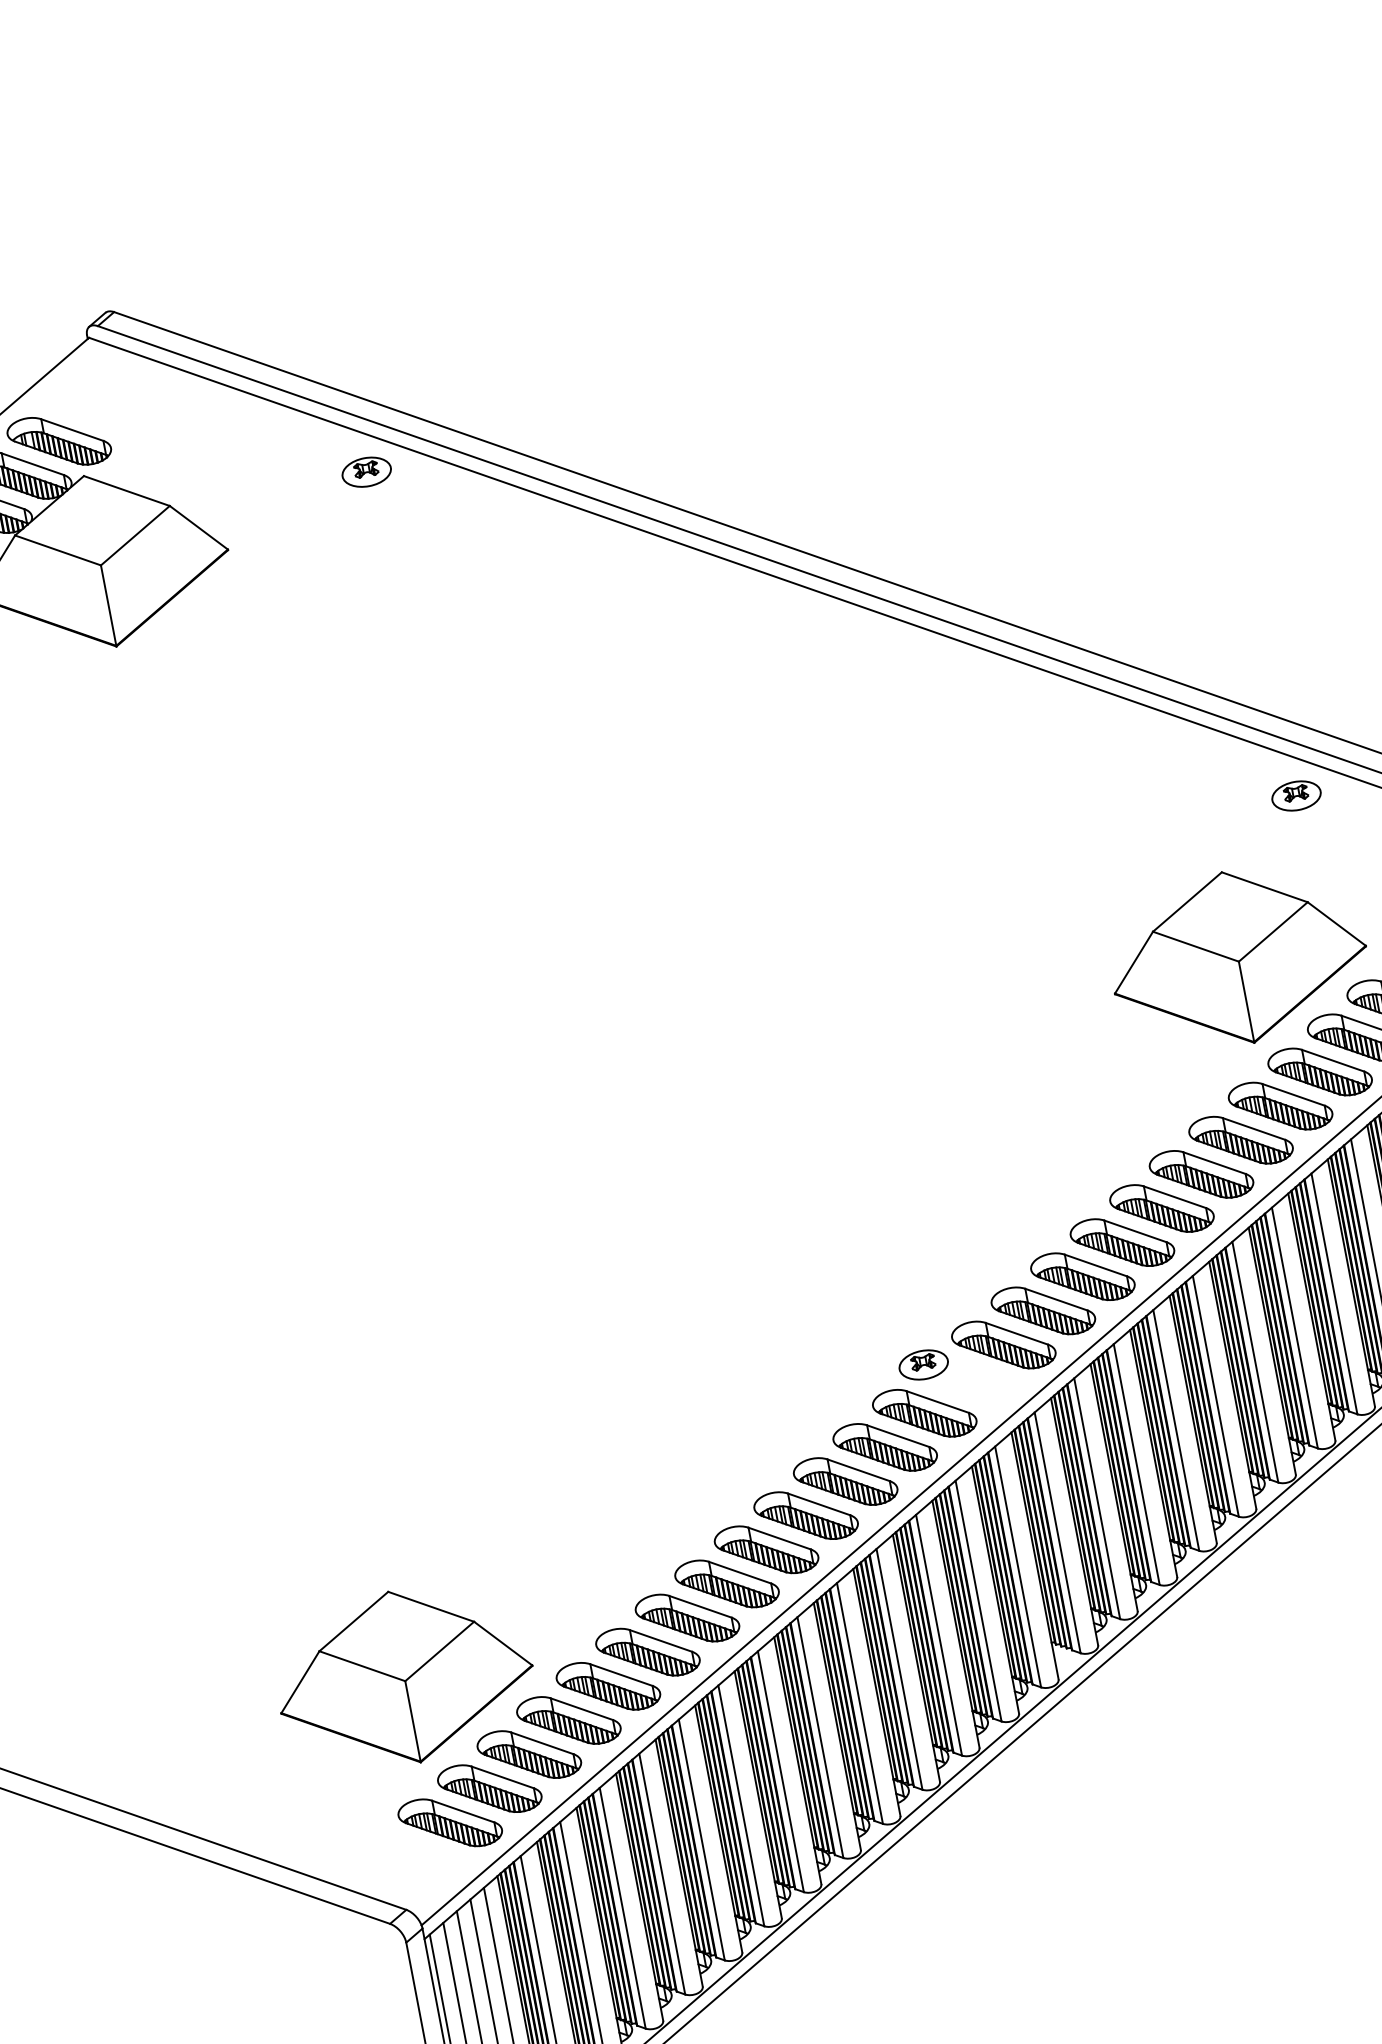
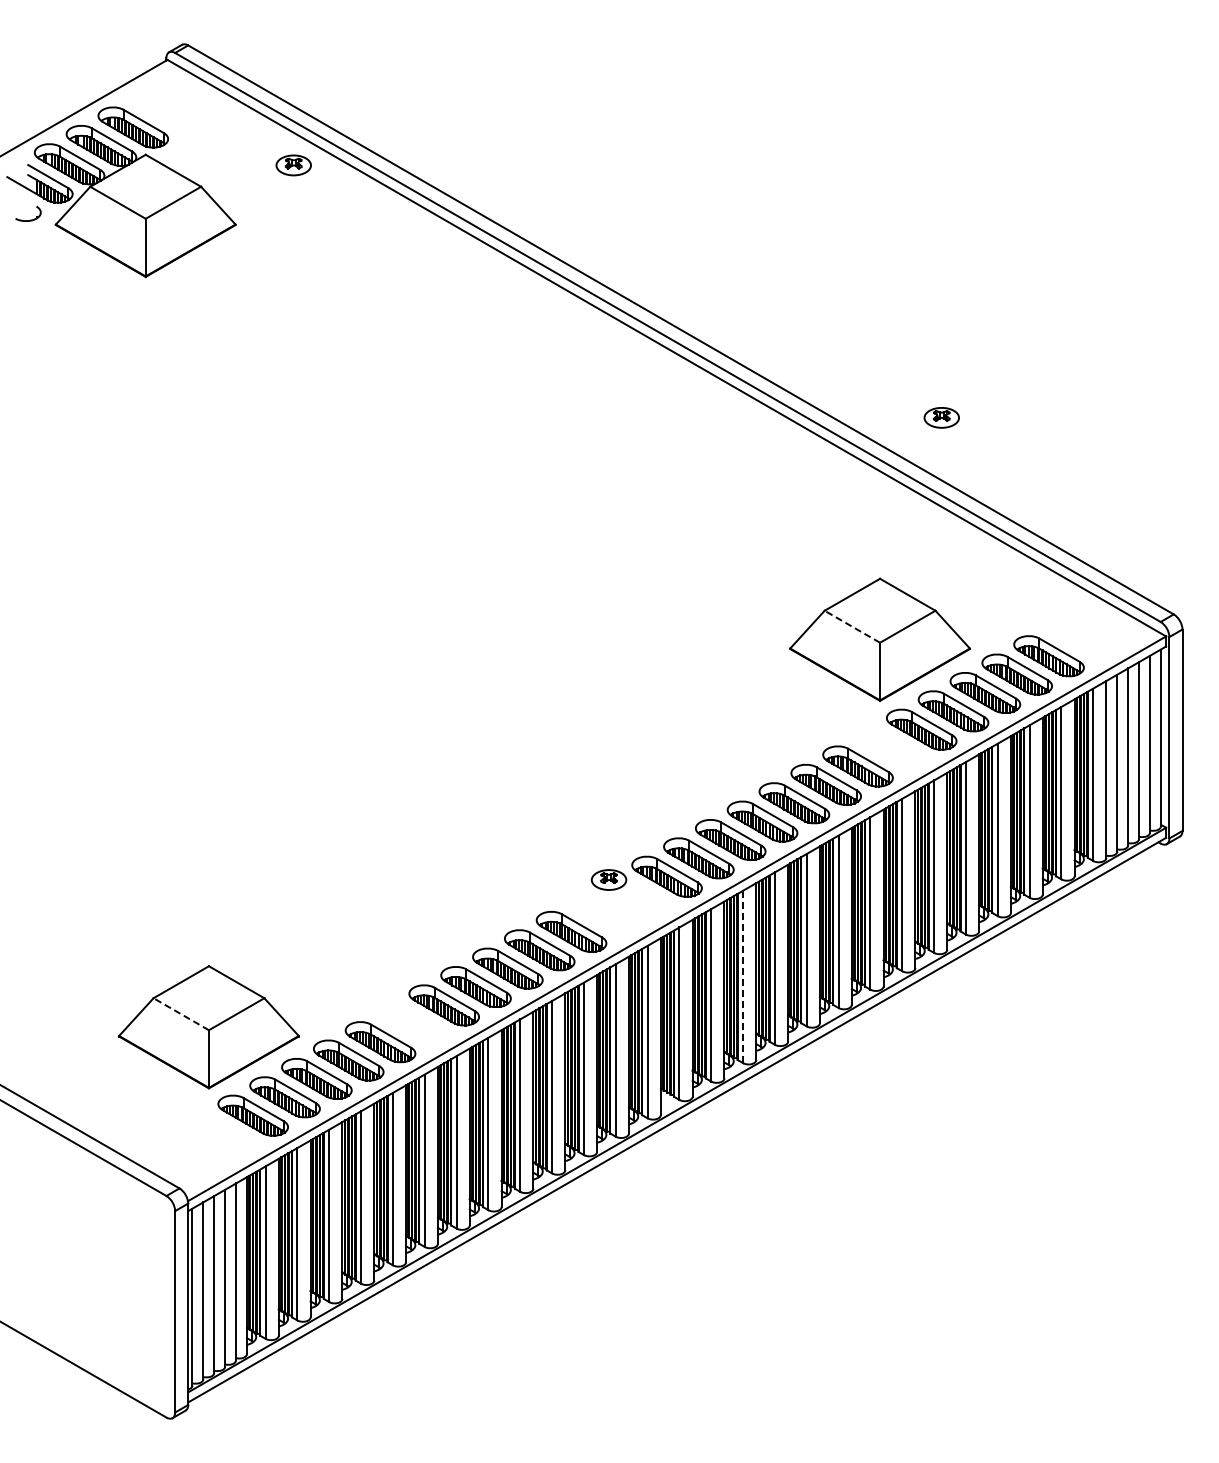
part: (366, 472) -> (293, 165), moved
part: (1296, 795) -> (941, 417), moved
line: (1196, 946) -> (852, 626), solid -> dashed
part: (1279, 1105) -> (889, 747), removed
part: (924, 1413) -> (603, 913), removed
line: (1137, 1465) -> (743, 977), solid -> dashed
part: (687, 1617) -> (412, 1023), removed
line: (362, 1666) -> (181, 1014), solid -> dashed
part: (450, 1821) -> (221, 1133), removed

